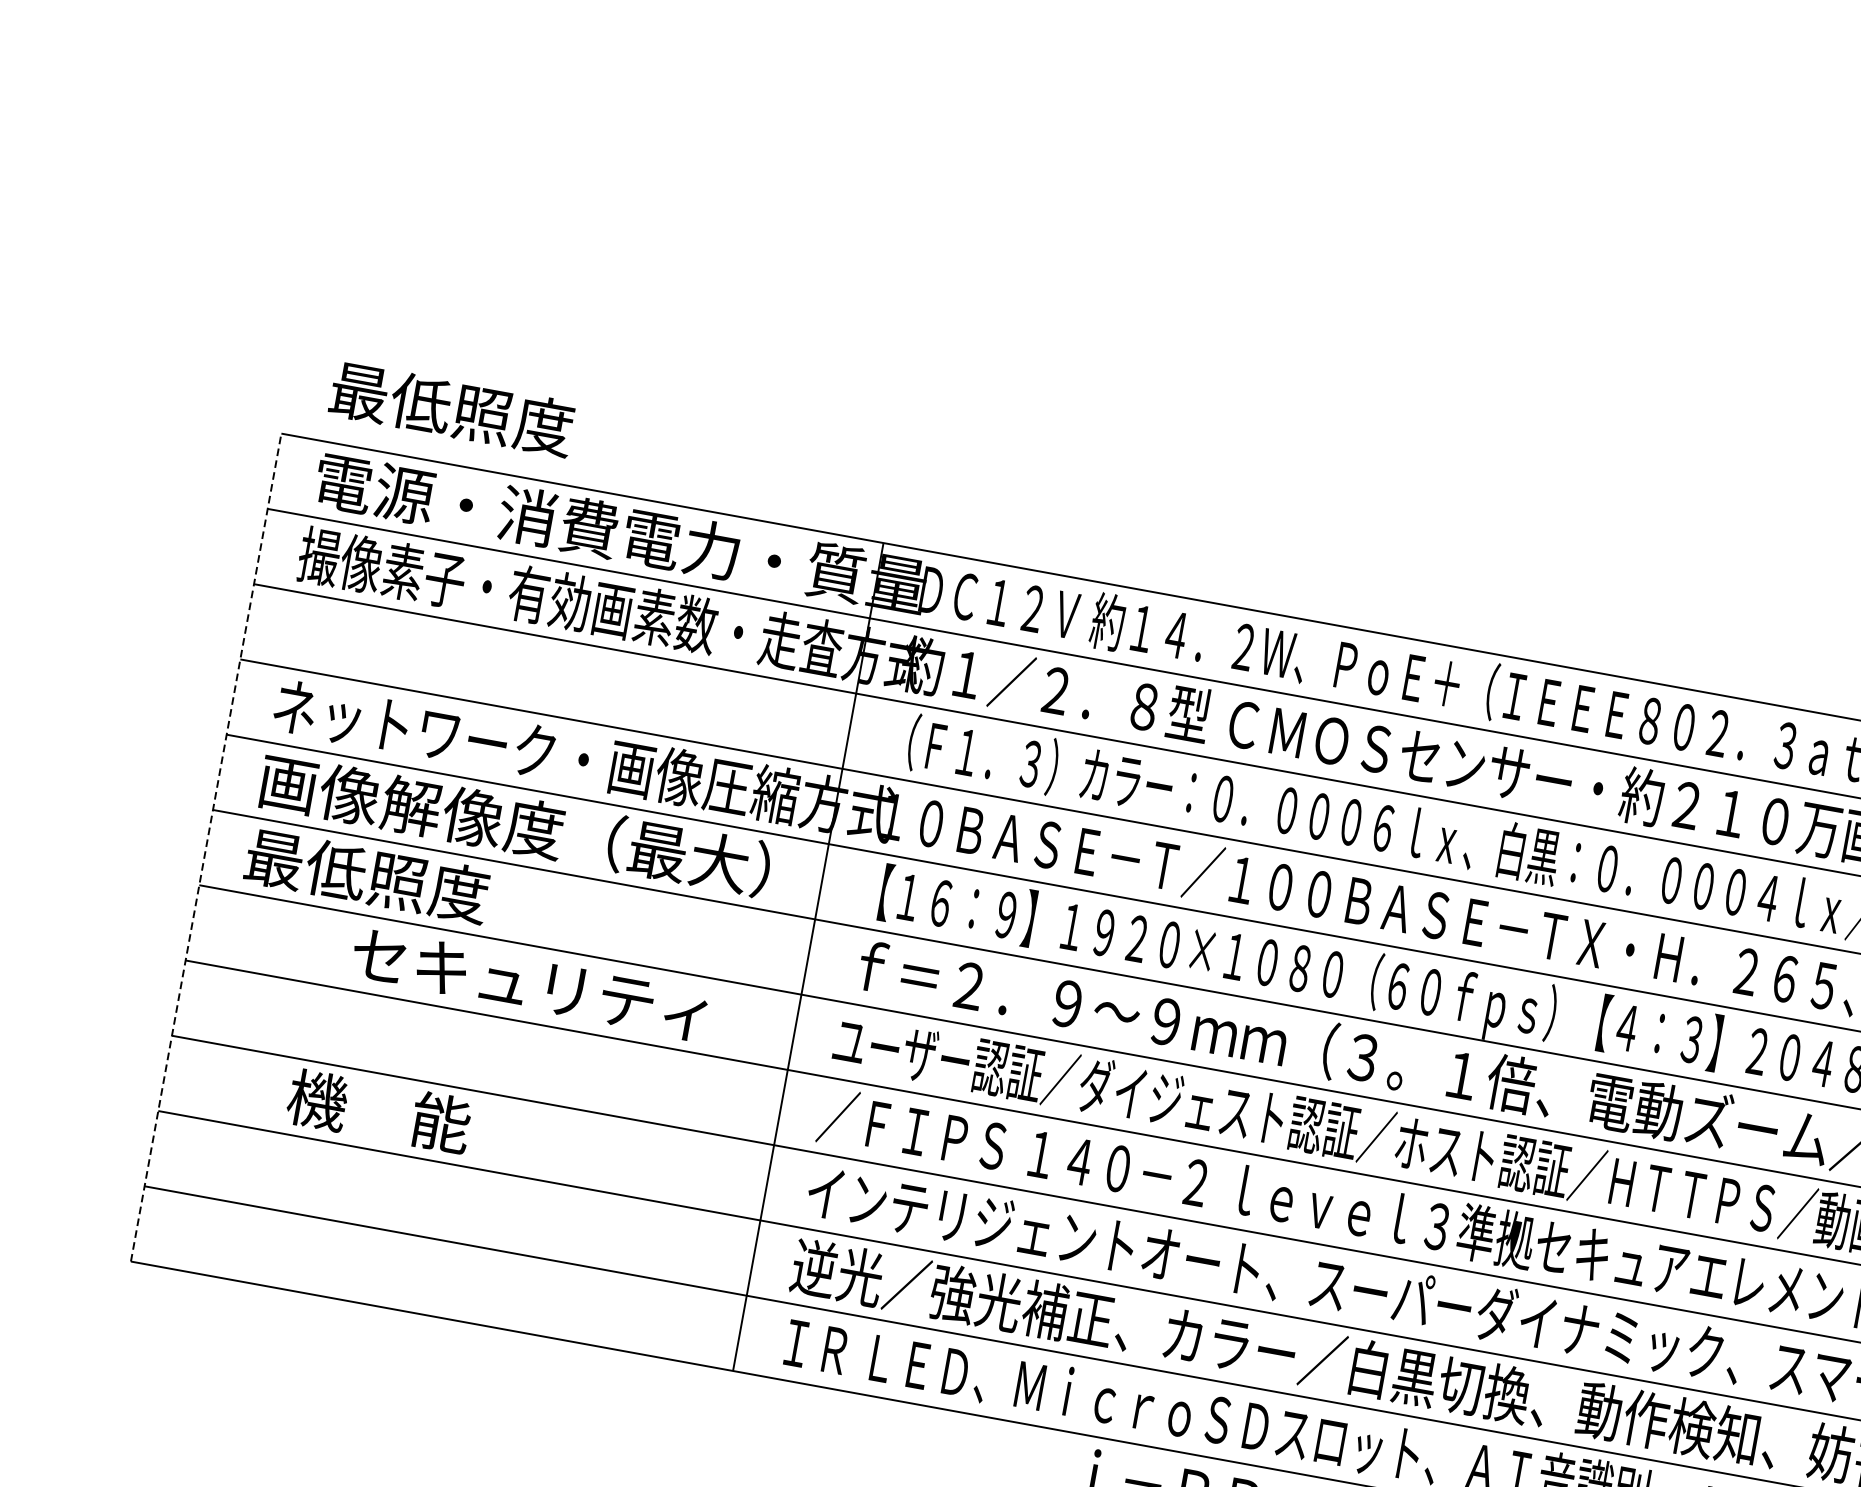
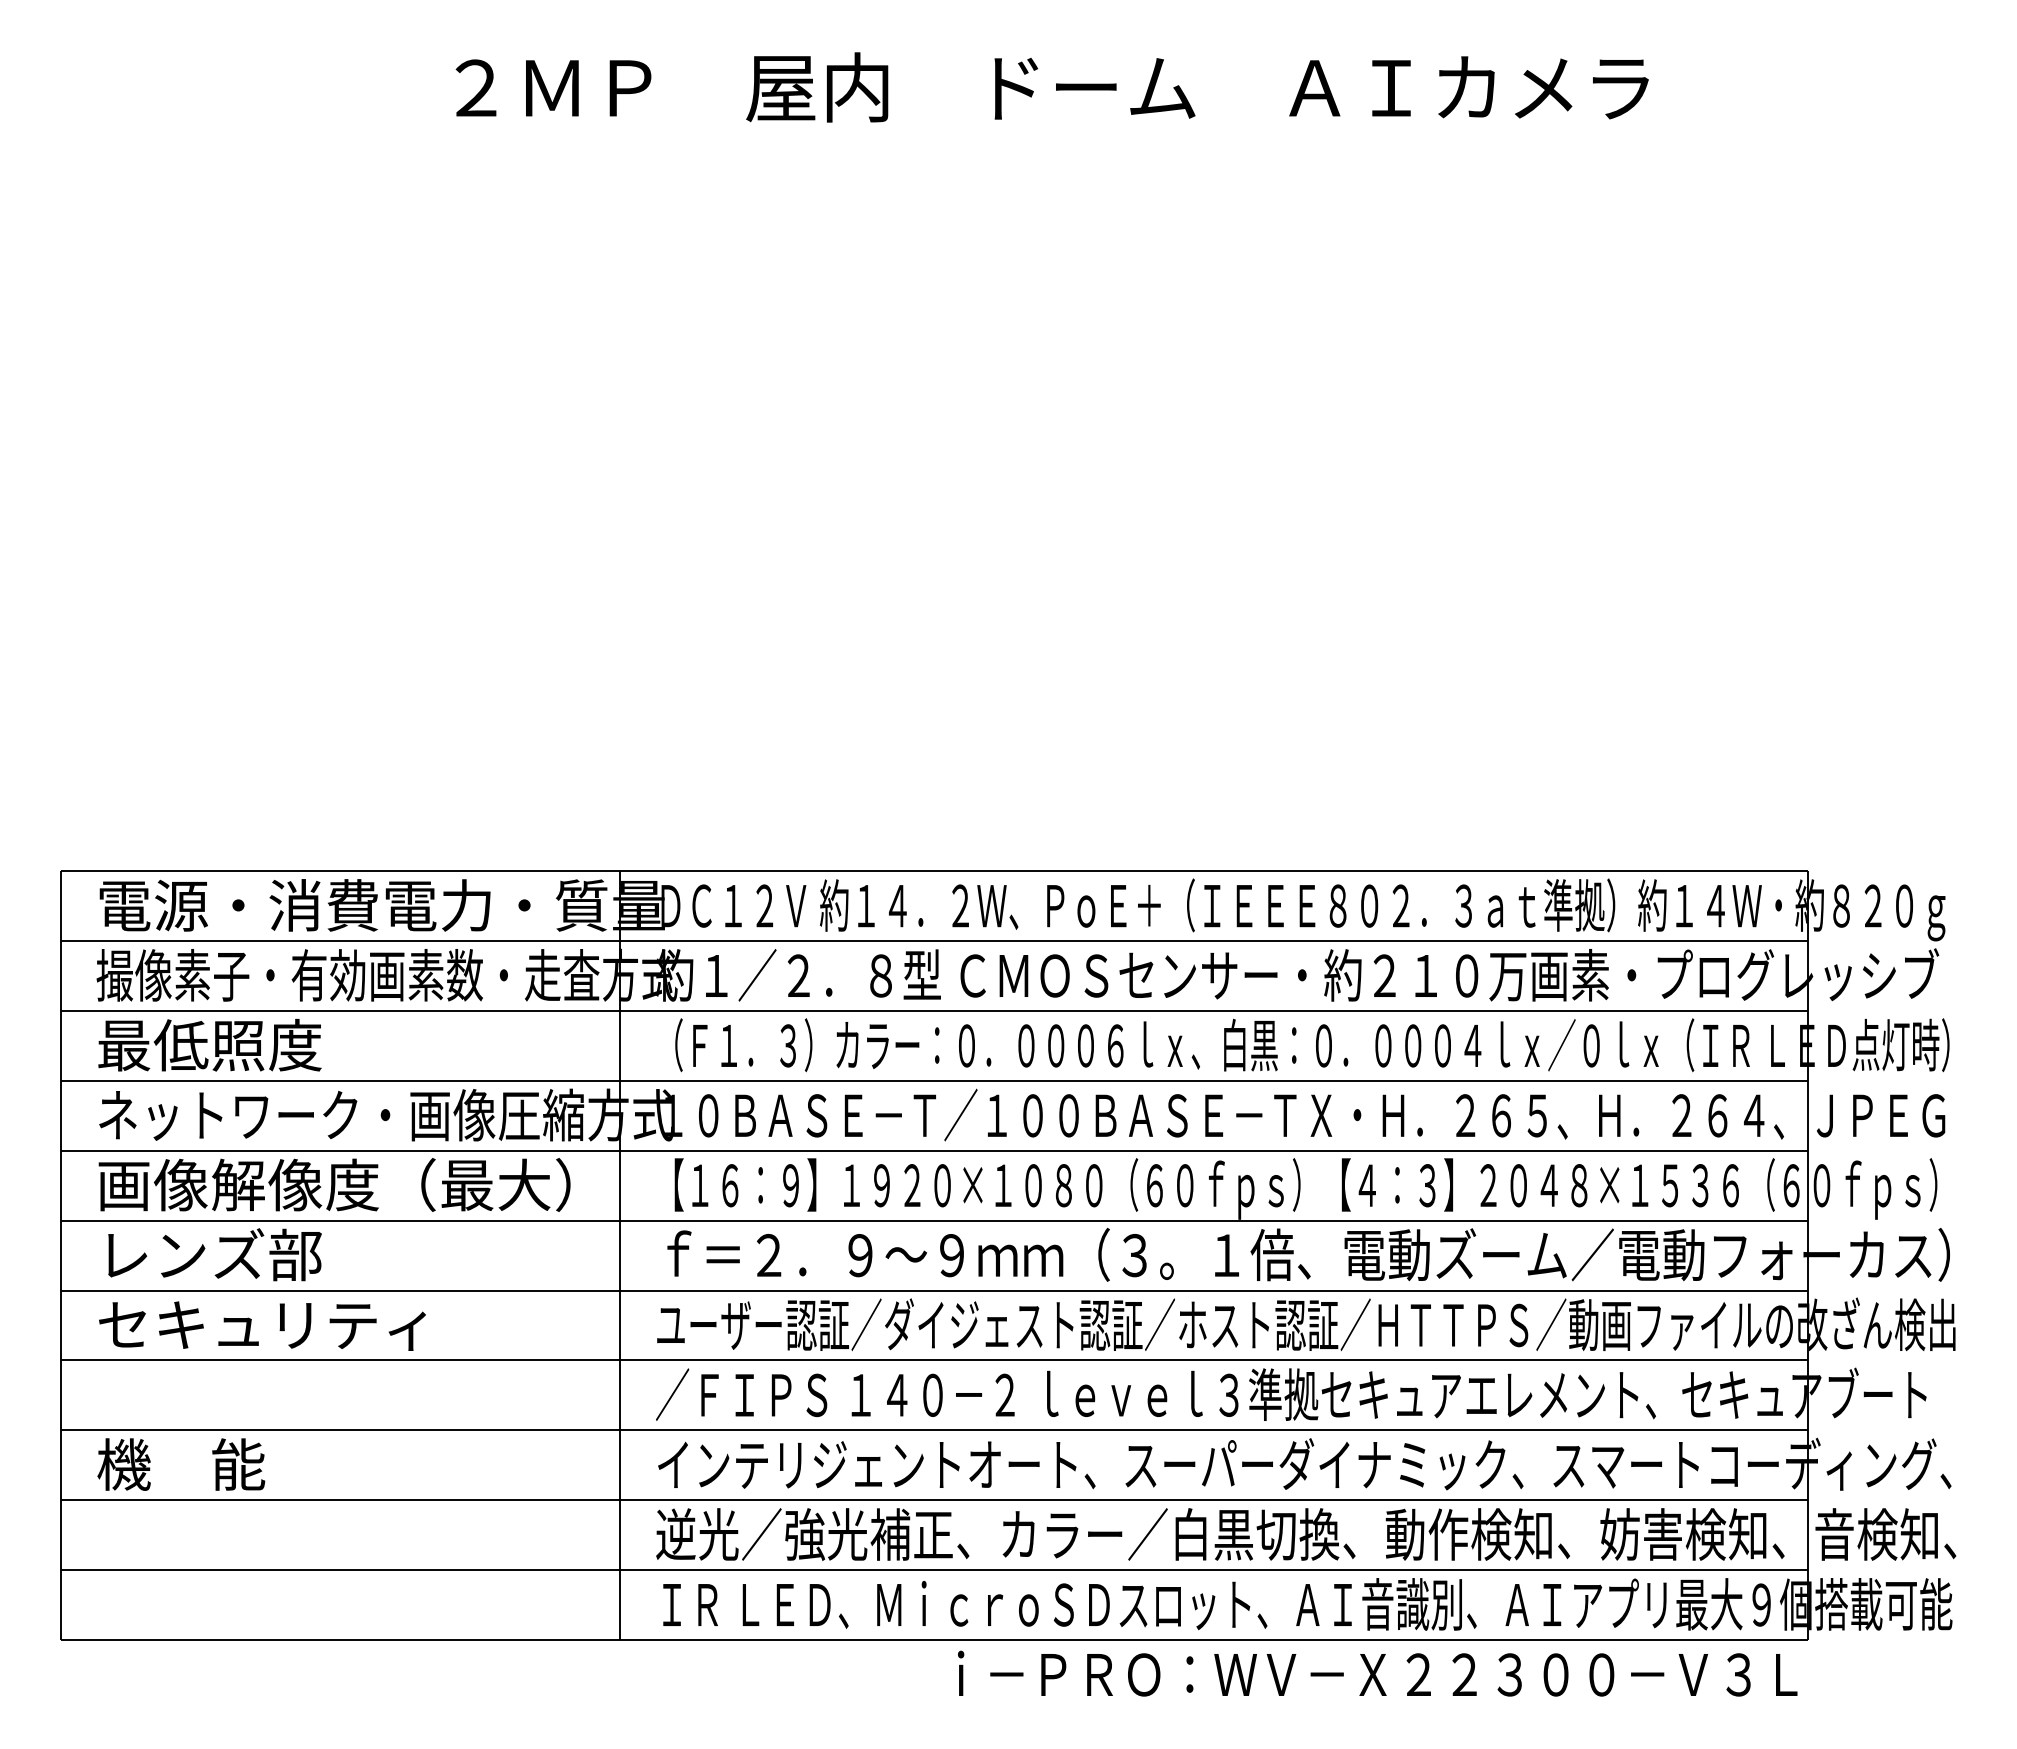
text: (451, 409) -> (209, 1045), moved
line: (206, 847) -> (60, 1255), dashed -> solid
text: (366, 875) -> (209, 1254), 最低照度 -> レンズ部
text: (529, 984) -> (262, 1325), moved
text: (379, 1111) -> (181, 1464), moved

